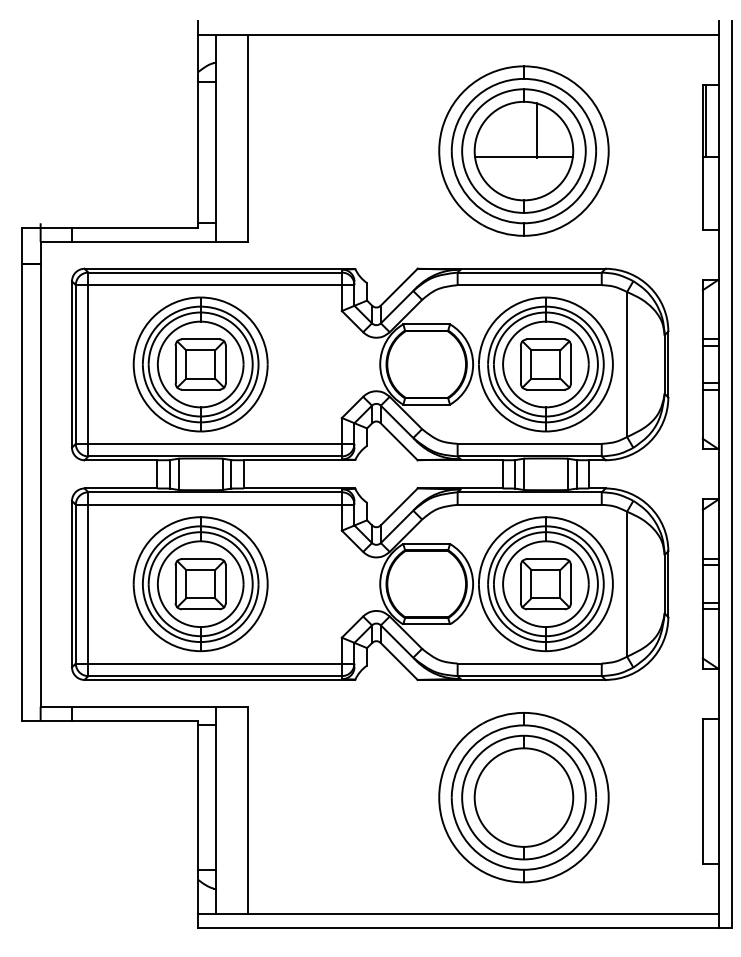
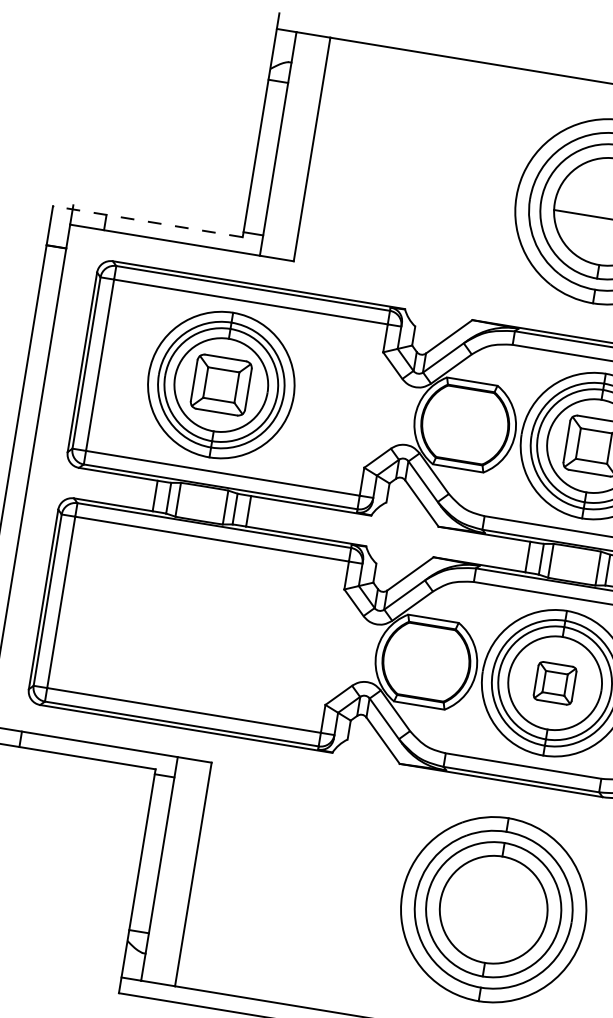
line: (110, 227) -> (148, 221), solid -> dashed
part: (200, 584) -> (182, 622), removed
part: (545, 584) -> (554, 683), size x0.7

